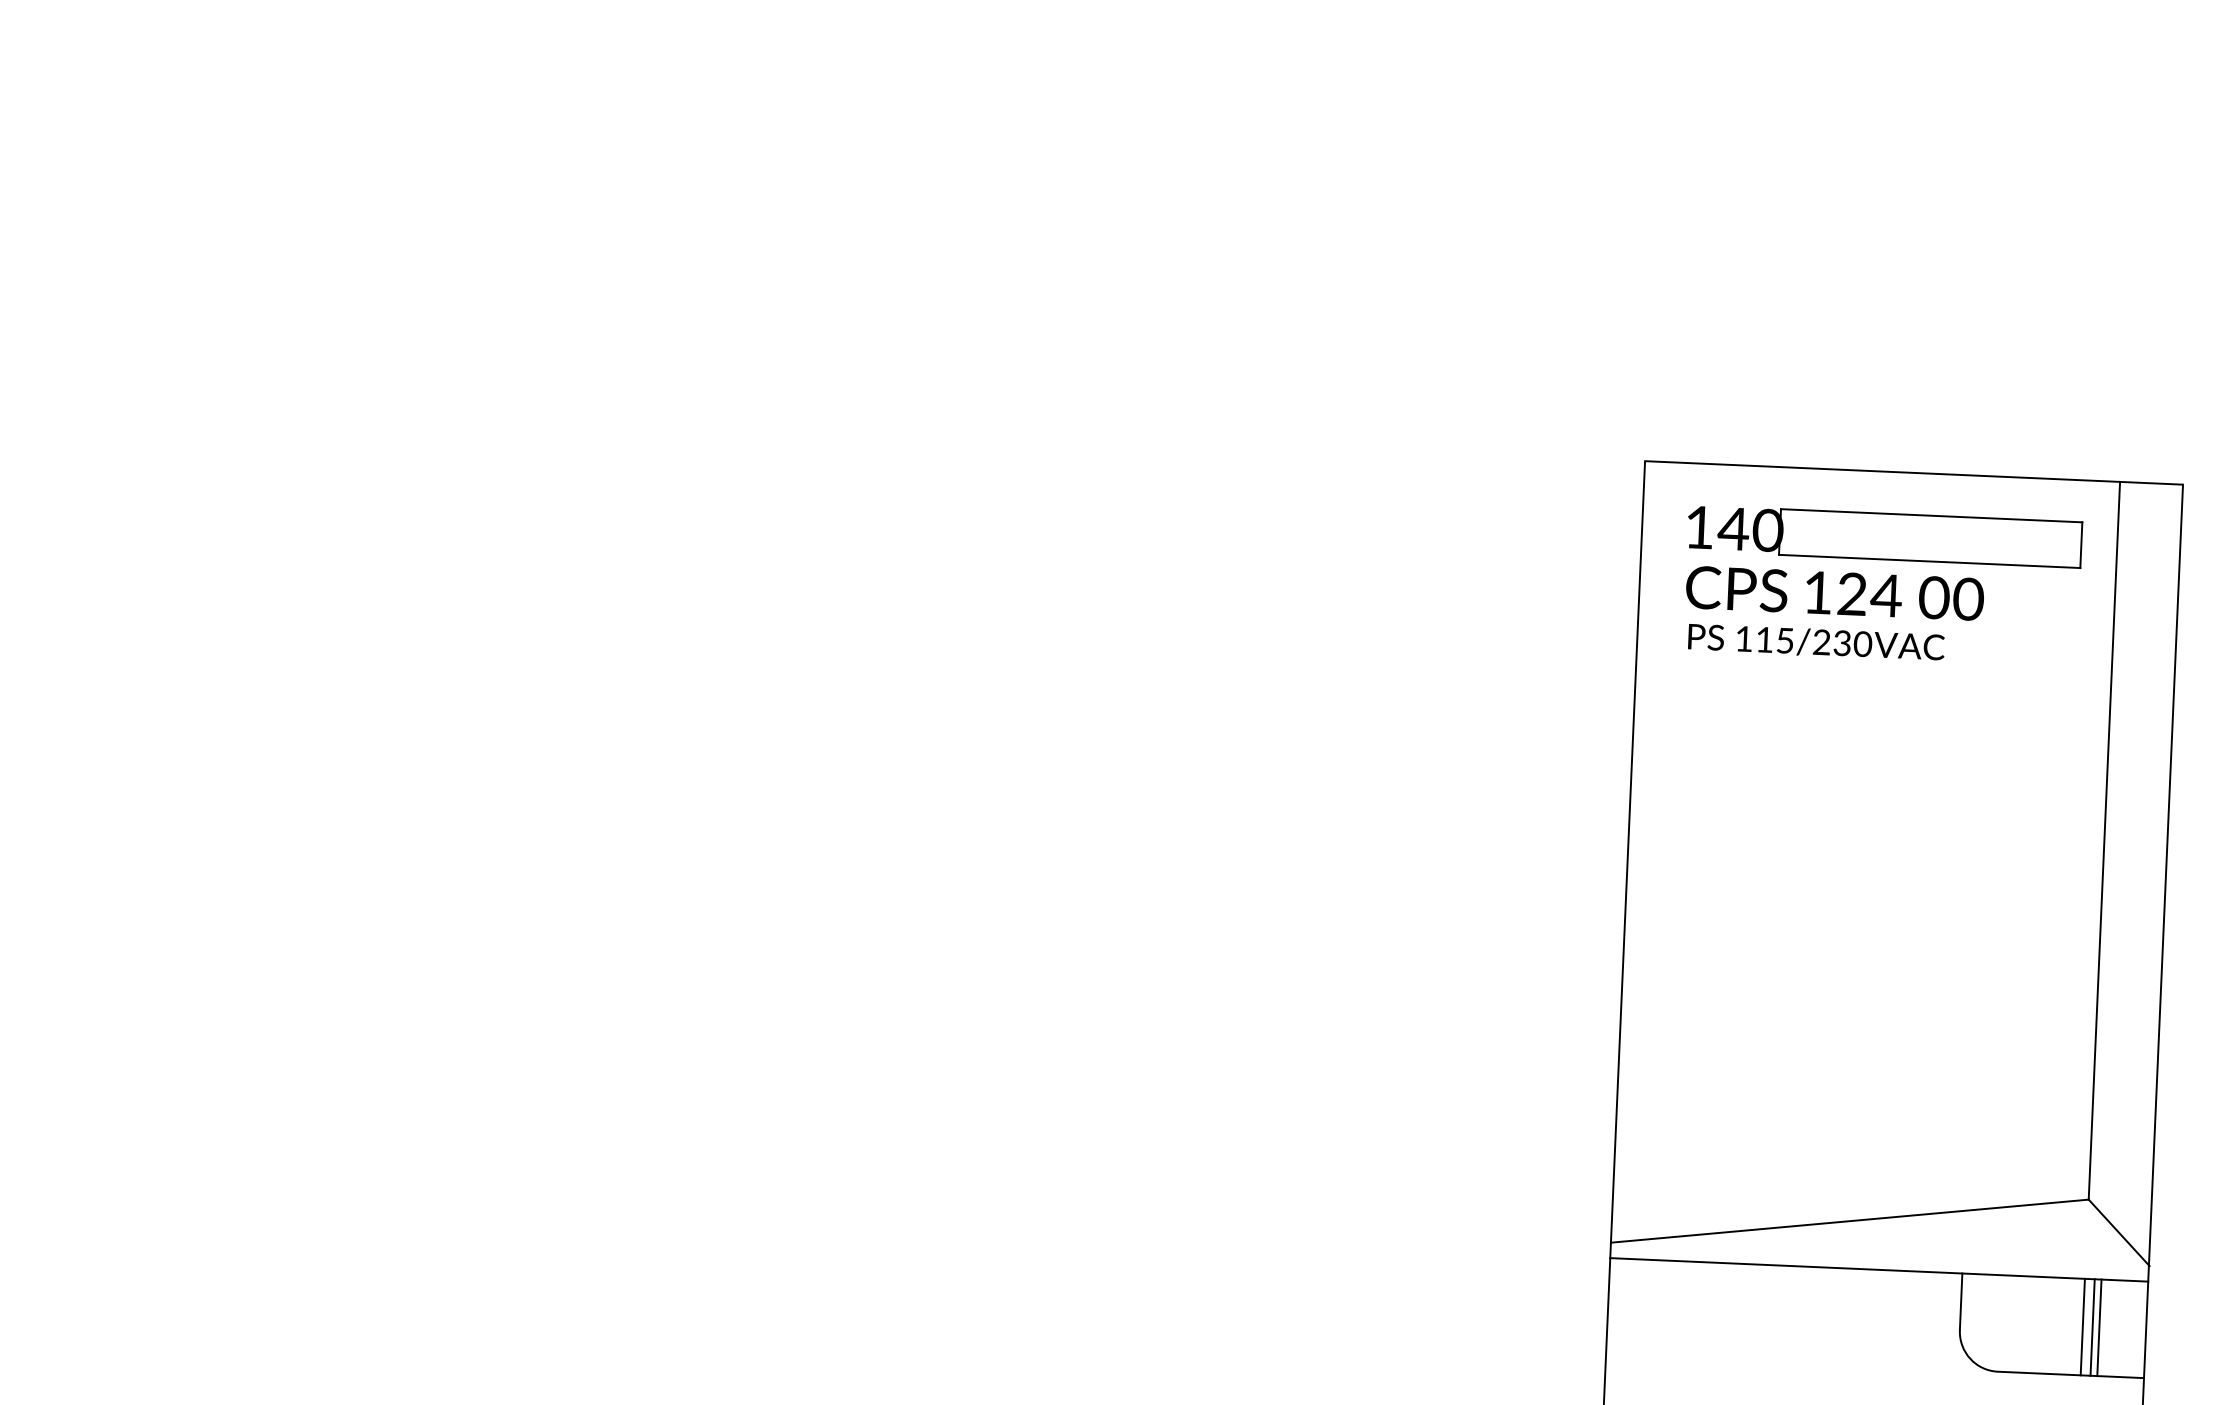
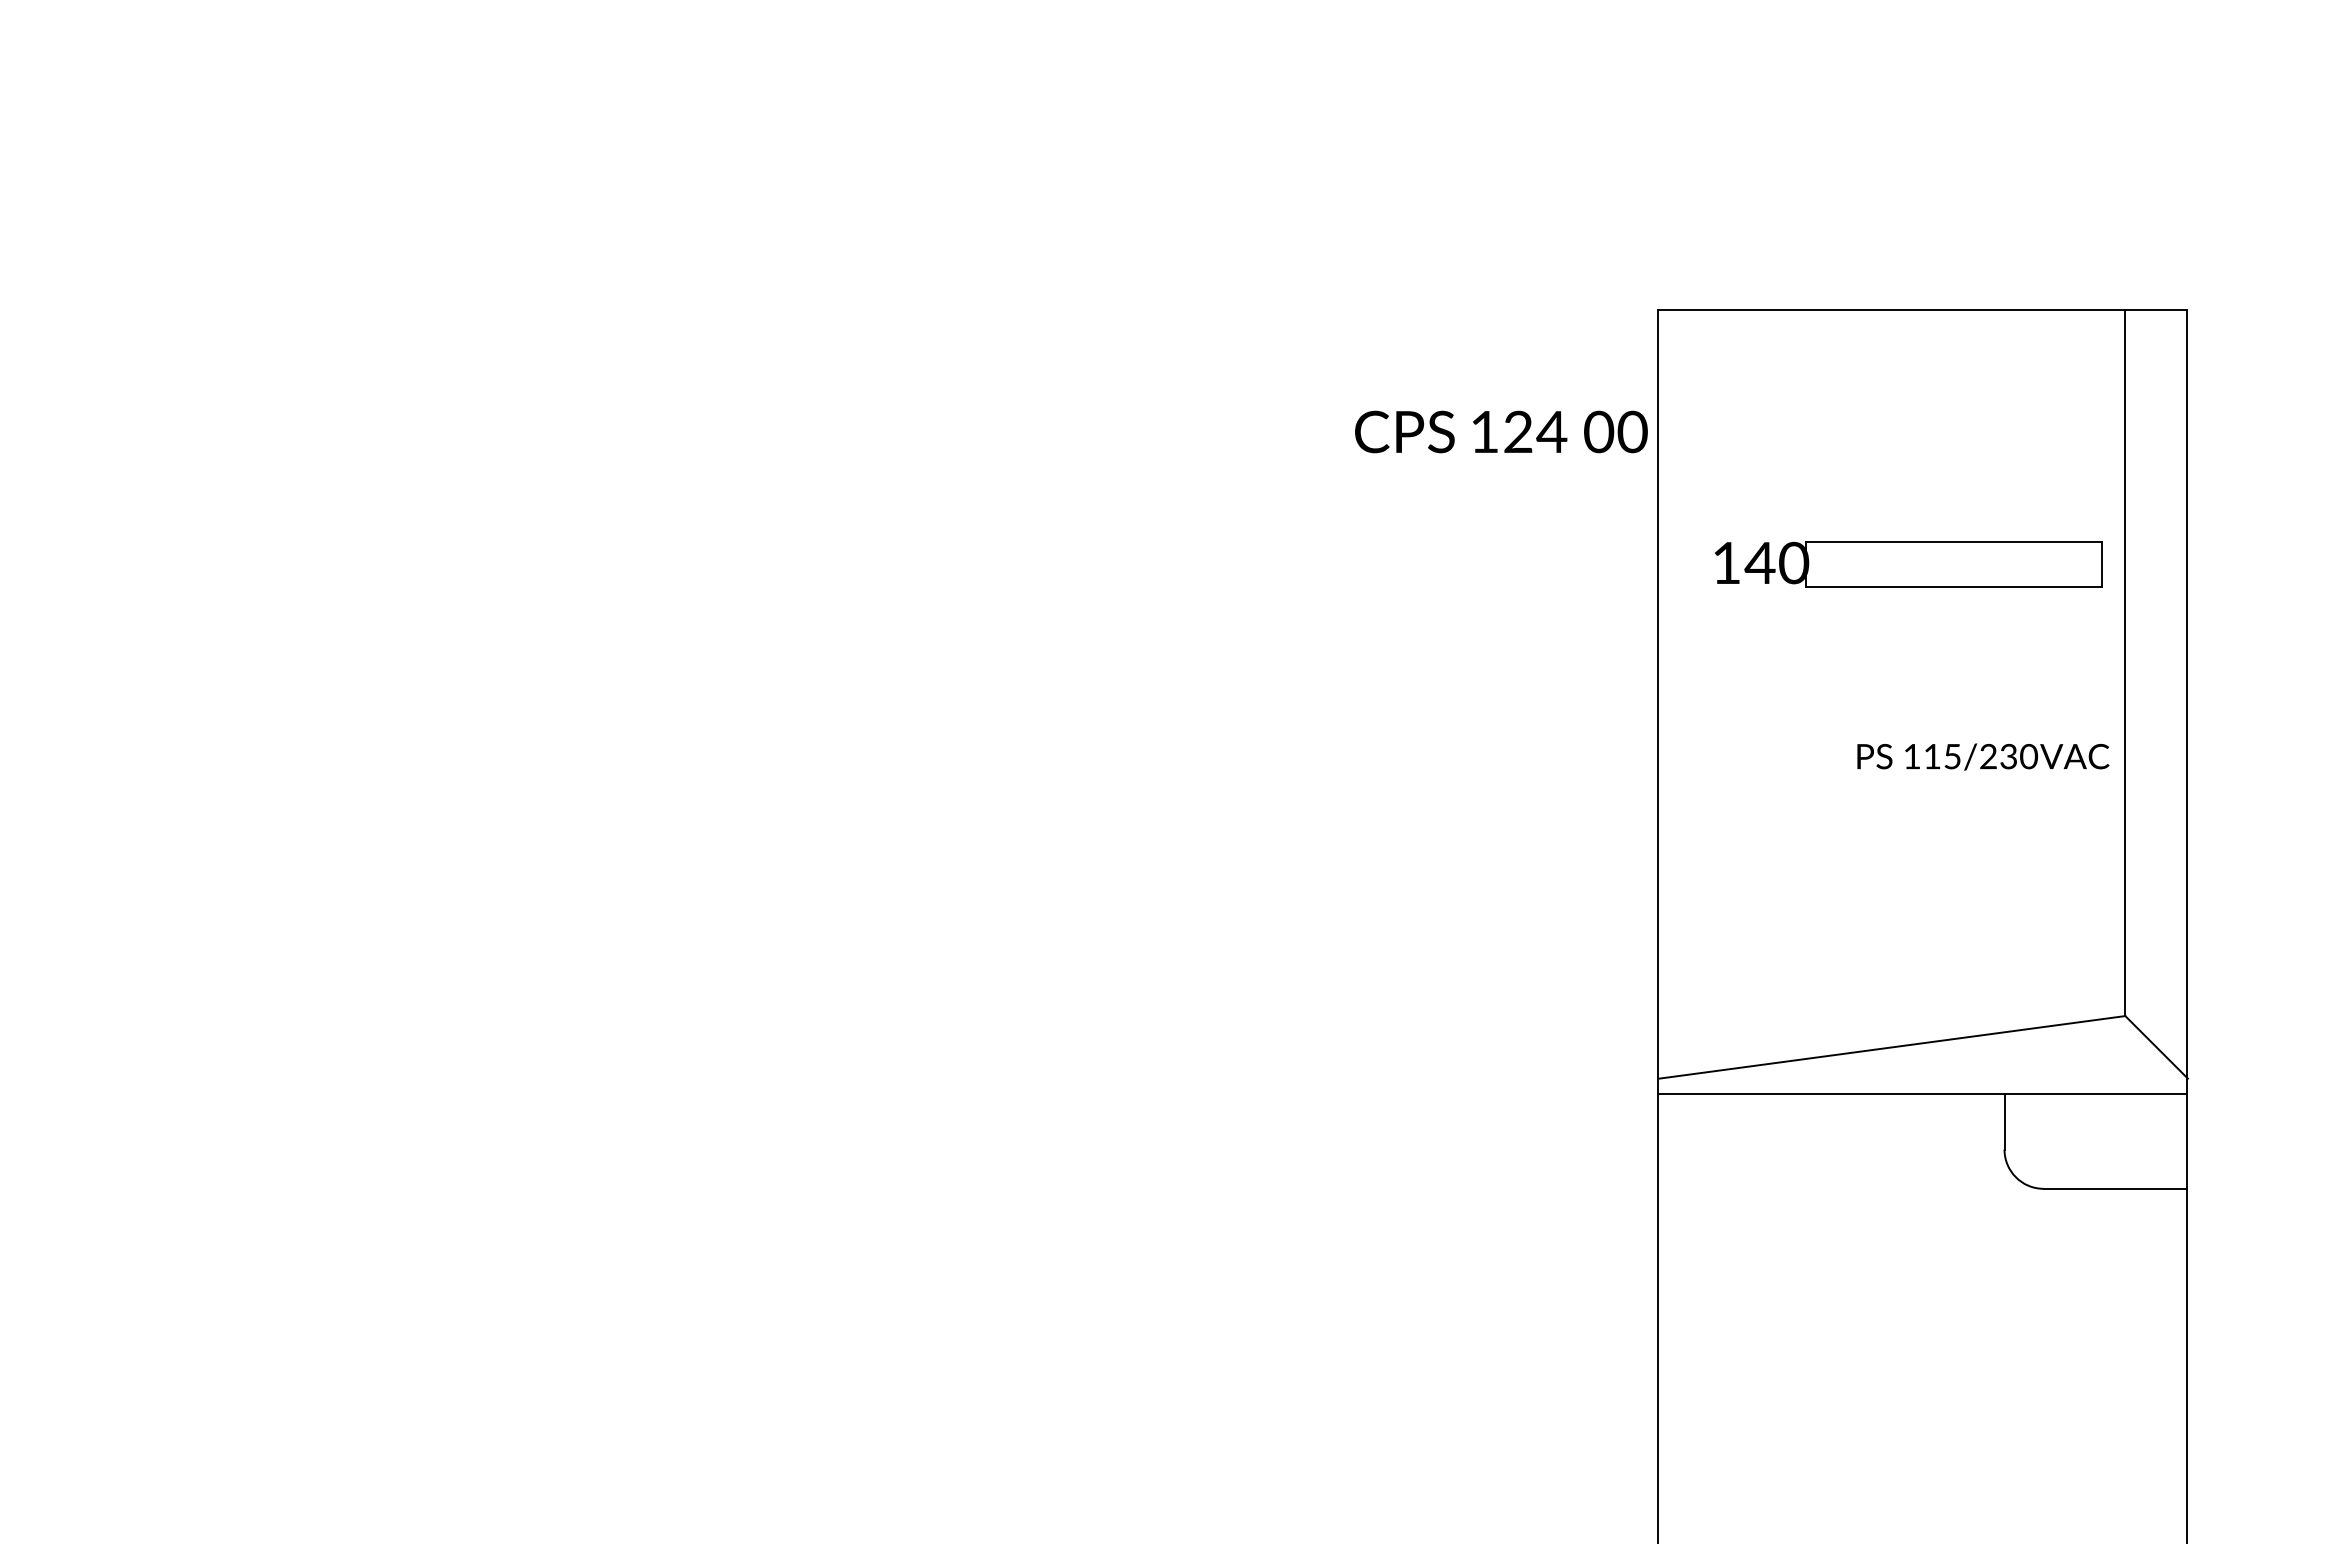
part: (1884, 536) -> (1908, 564), moved
text: (1835, 592) -> (1501, 431), moved
text: (1816, 642) -> (1983, 756), moved
line: (2083, 1326) -> (2125, 1140), removed
line: (2092, 1326) -> (2134, 1140), removed
line: (2099, 1326) -> (2141, 1140), removed

